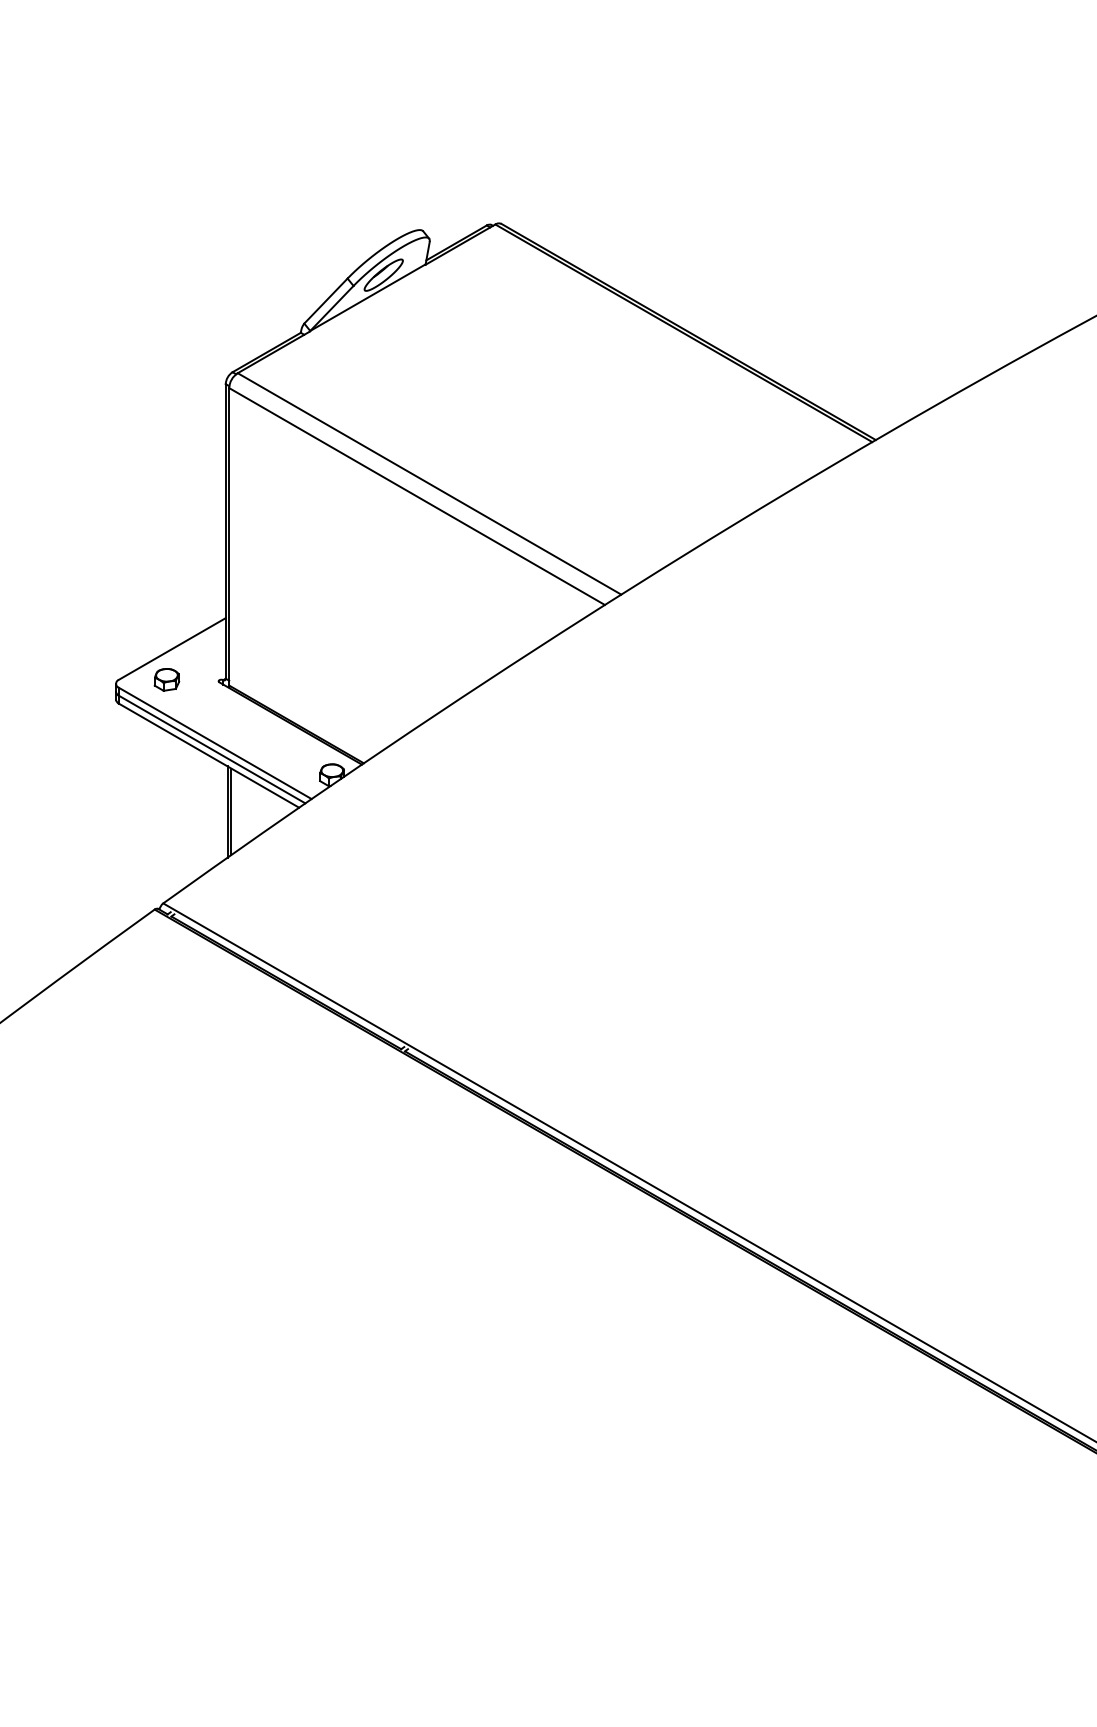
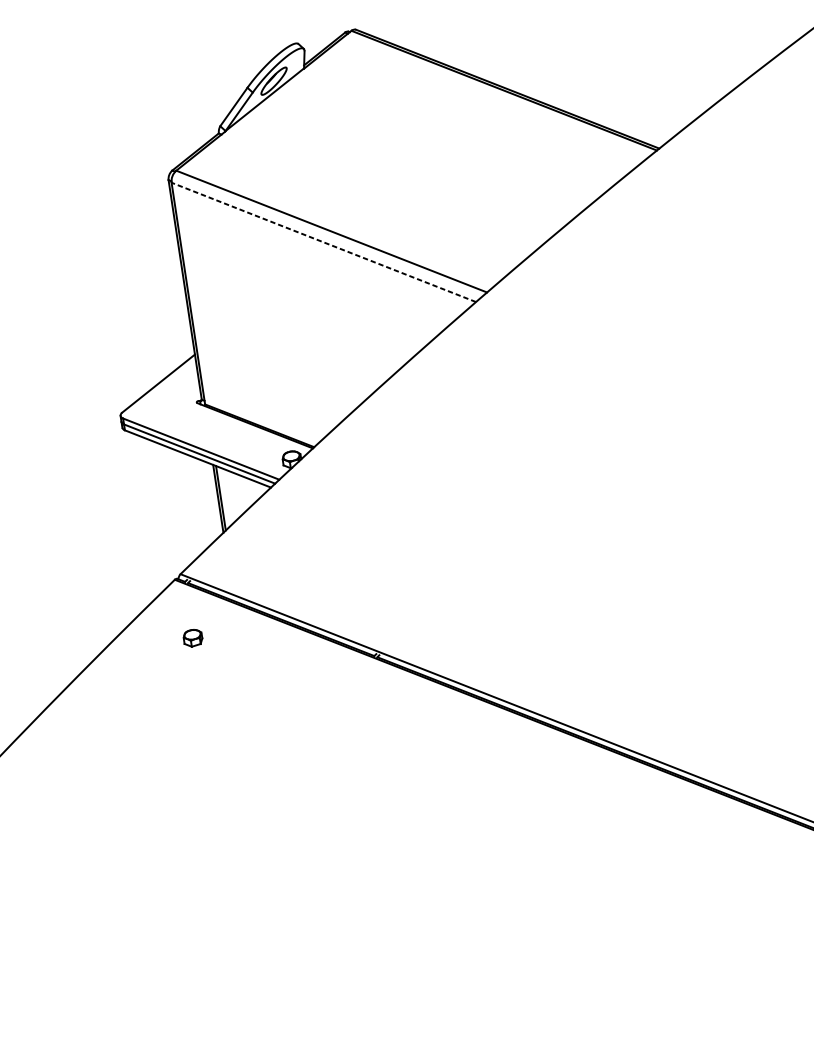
line: (417, 496) -> (324, 242), solid -> dashed
part: (166, 679) -> (192, 638), moved

